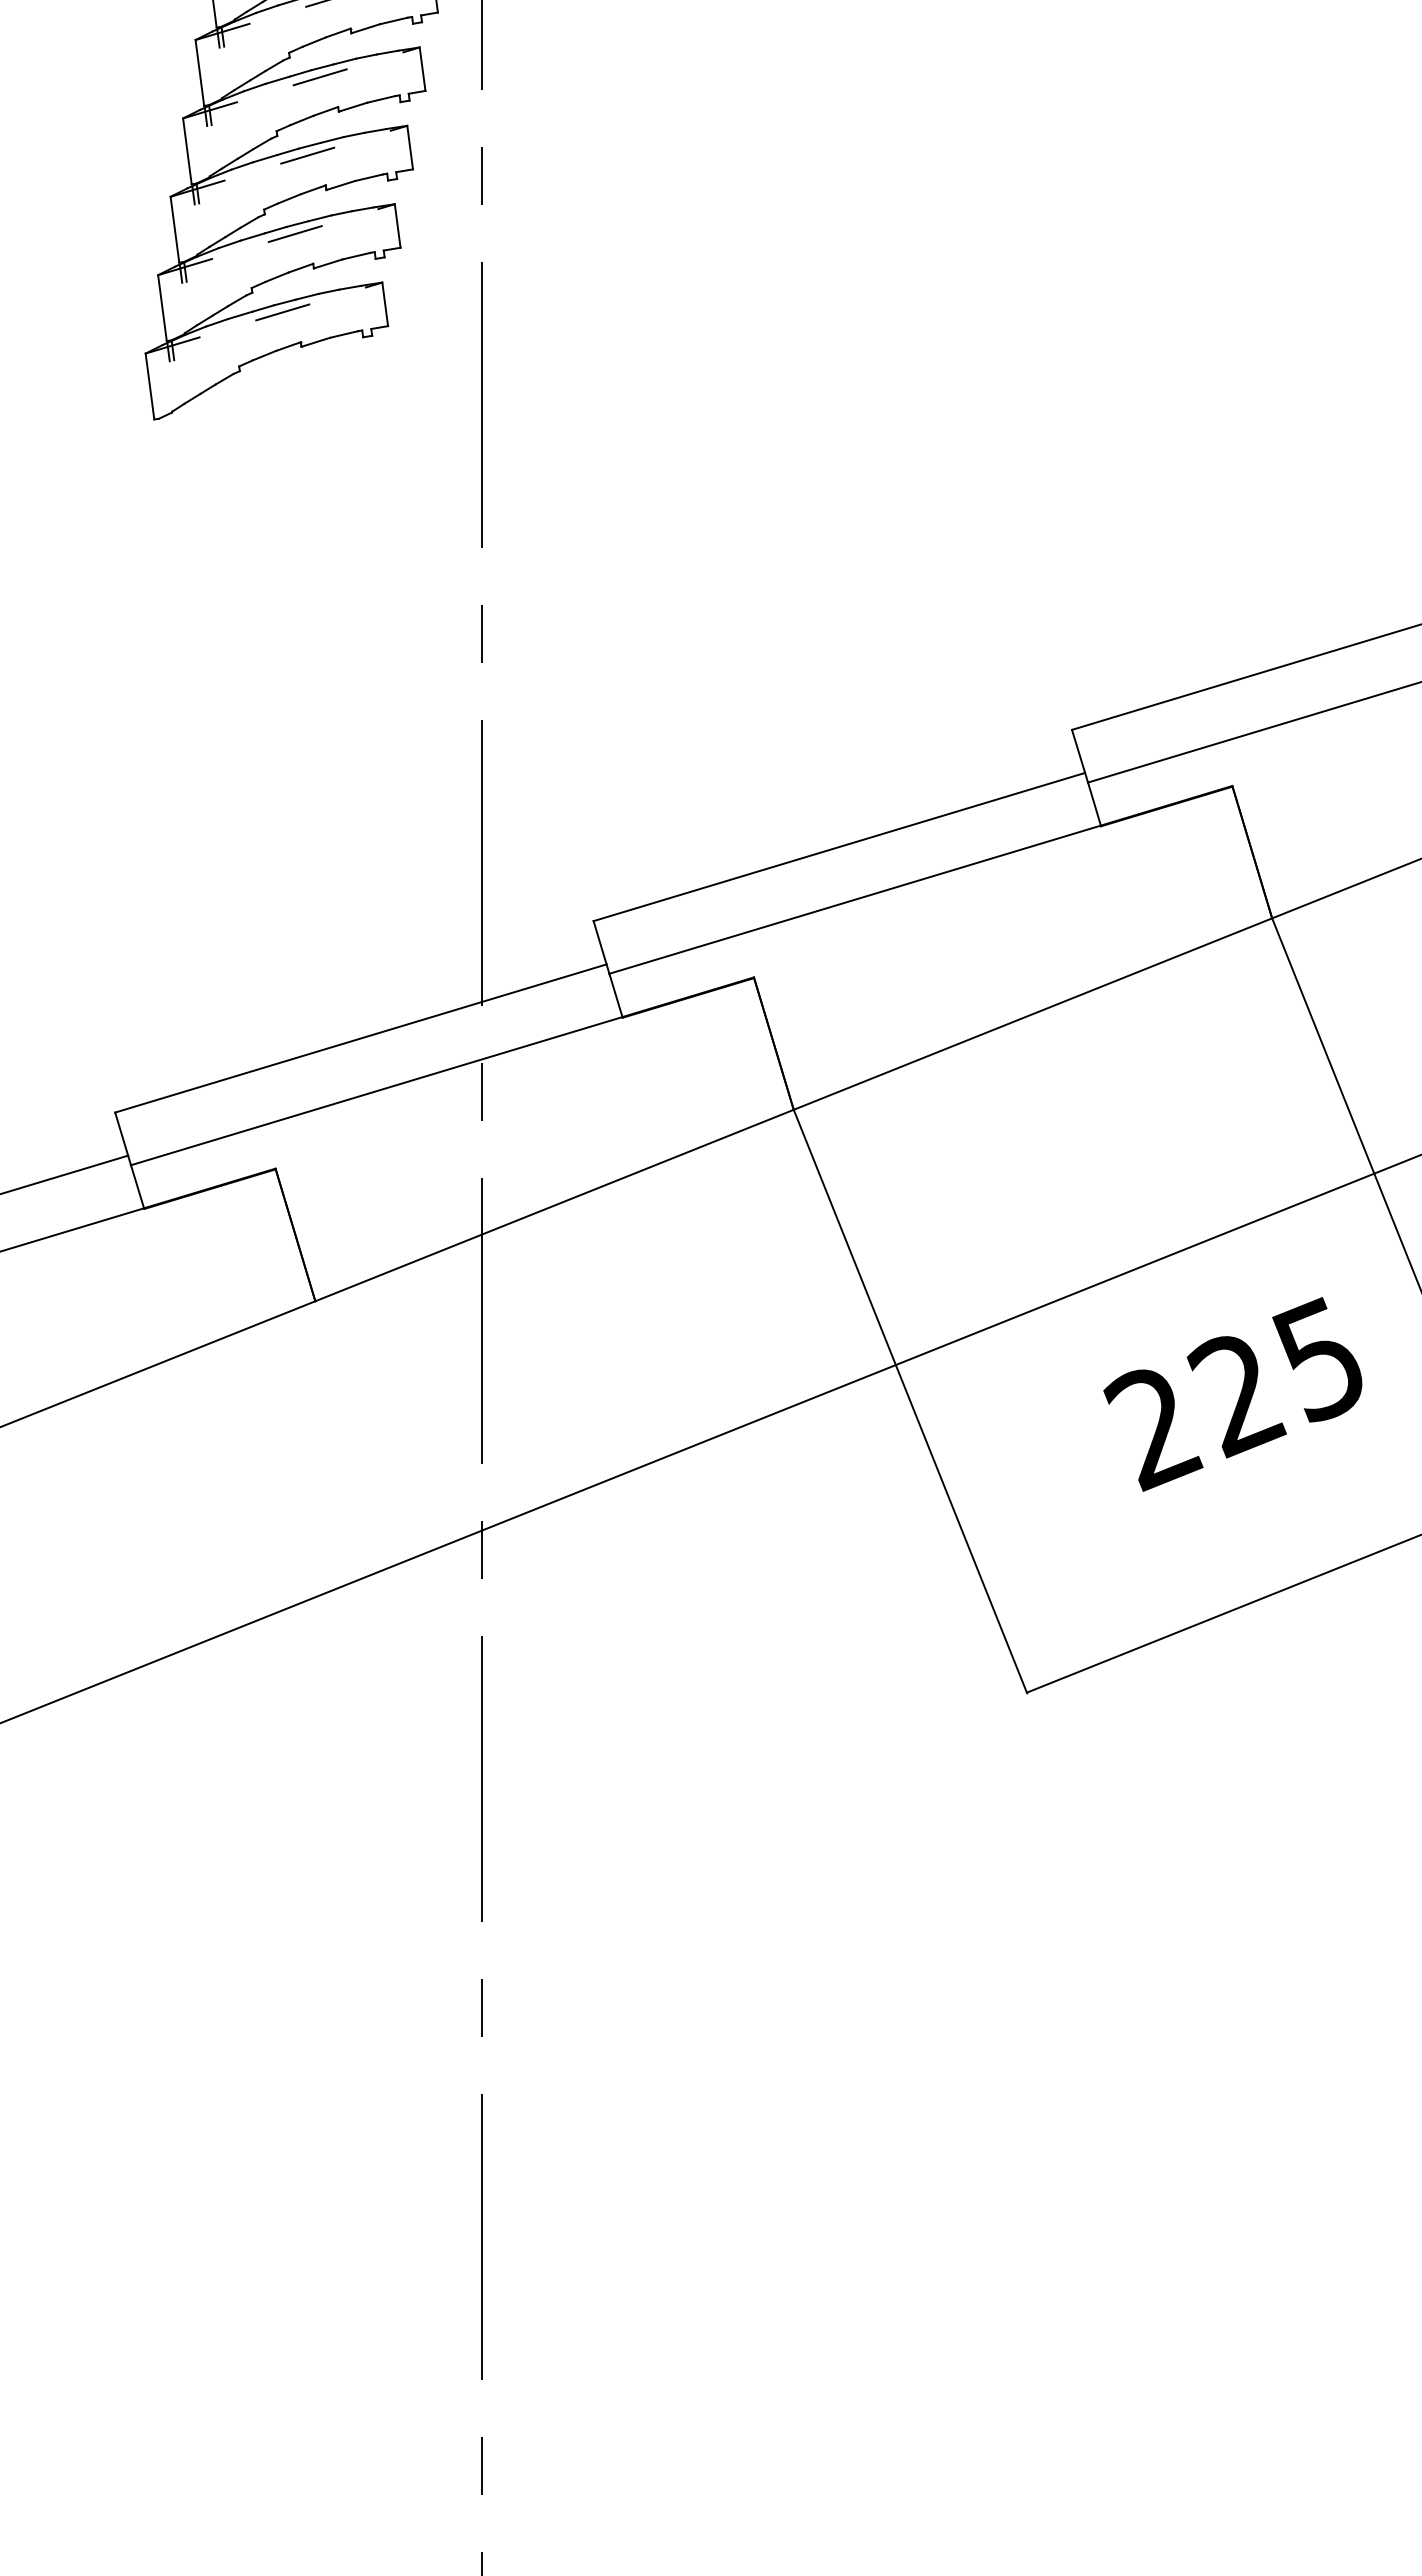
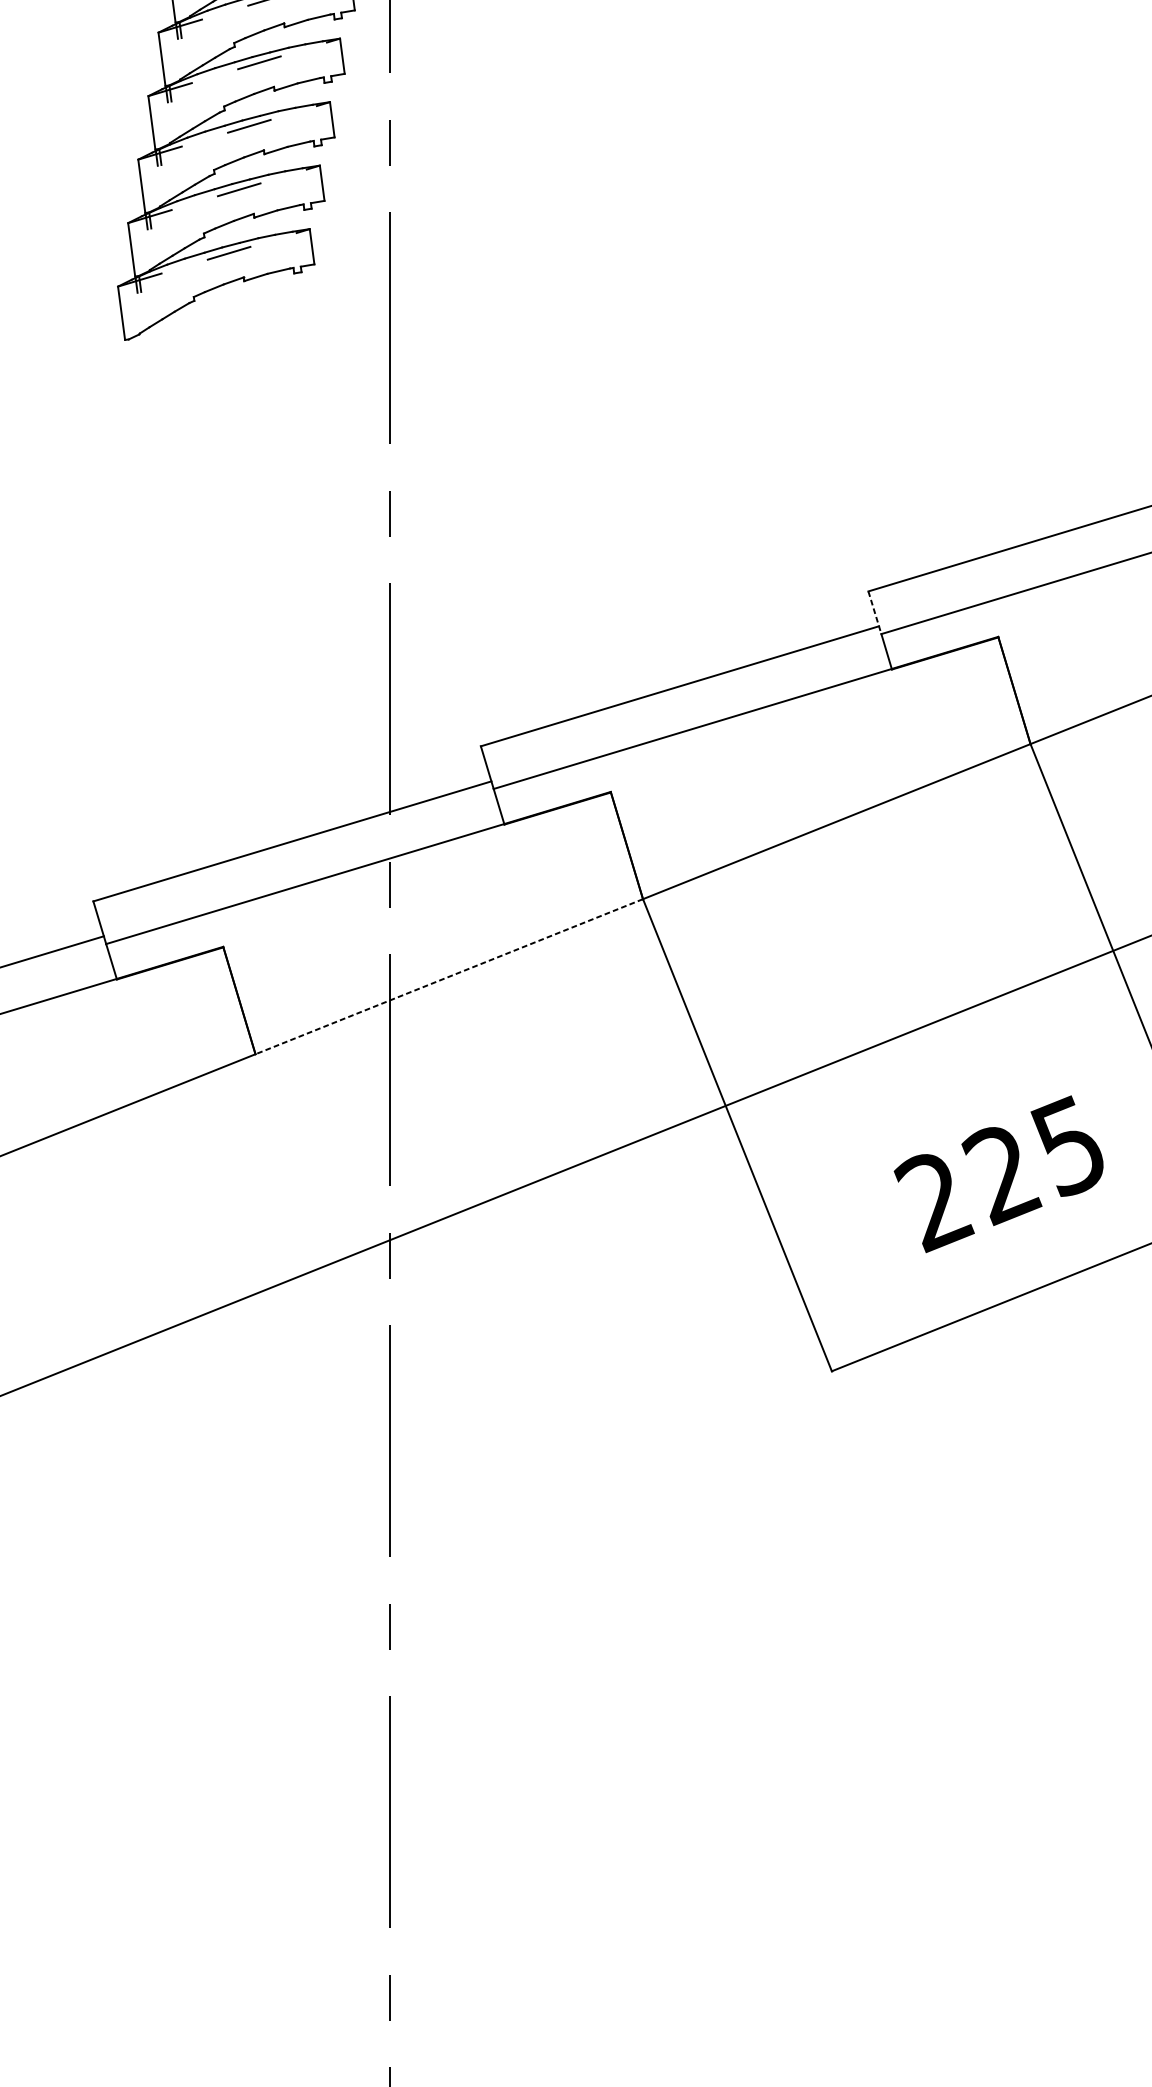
line: (1080, 756) -> (875, 612), solid -> dashed
line: (554, 1205) -> (449, 976), solid -> dashed
text: (1232, 1394) -> (998, 1174), moved

